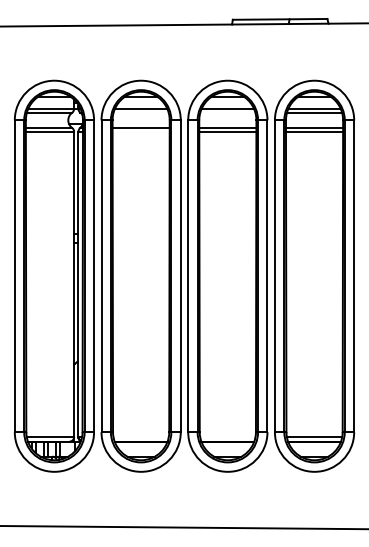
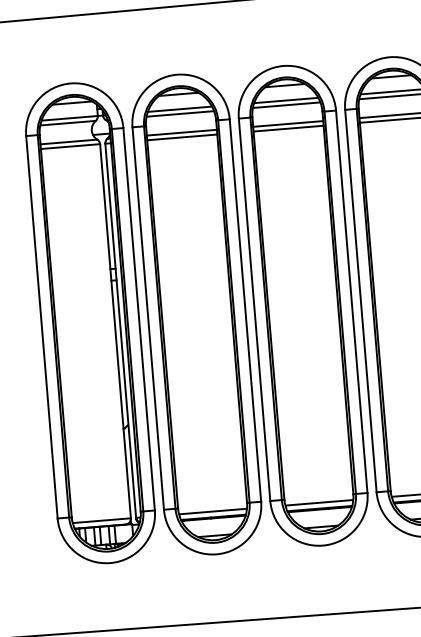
line: (140, 112) -> (179, 113), added
line: (227, 112) -> (286, 104), added
line: (140, 131) -> (181, 137), added
line: (140, 436) -> (212, 511), added
line: (227, 436) -> (318, 502), added

